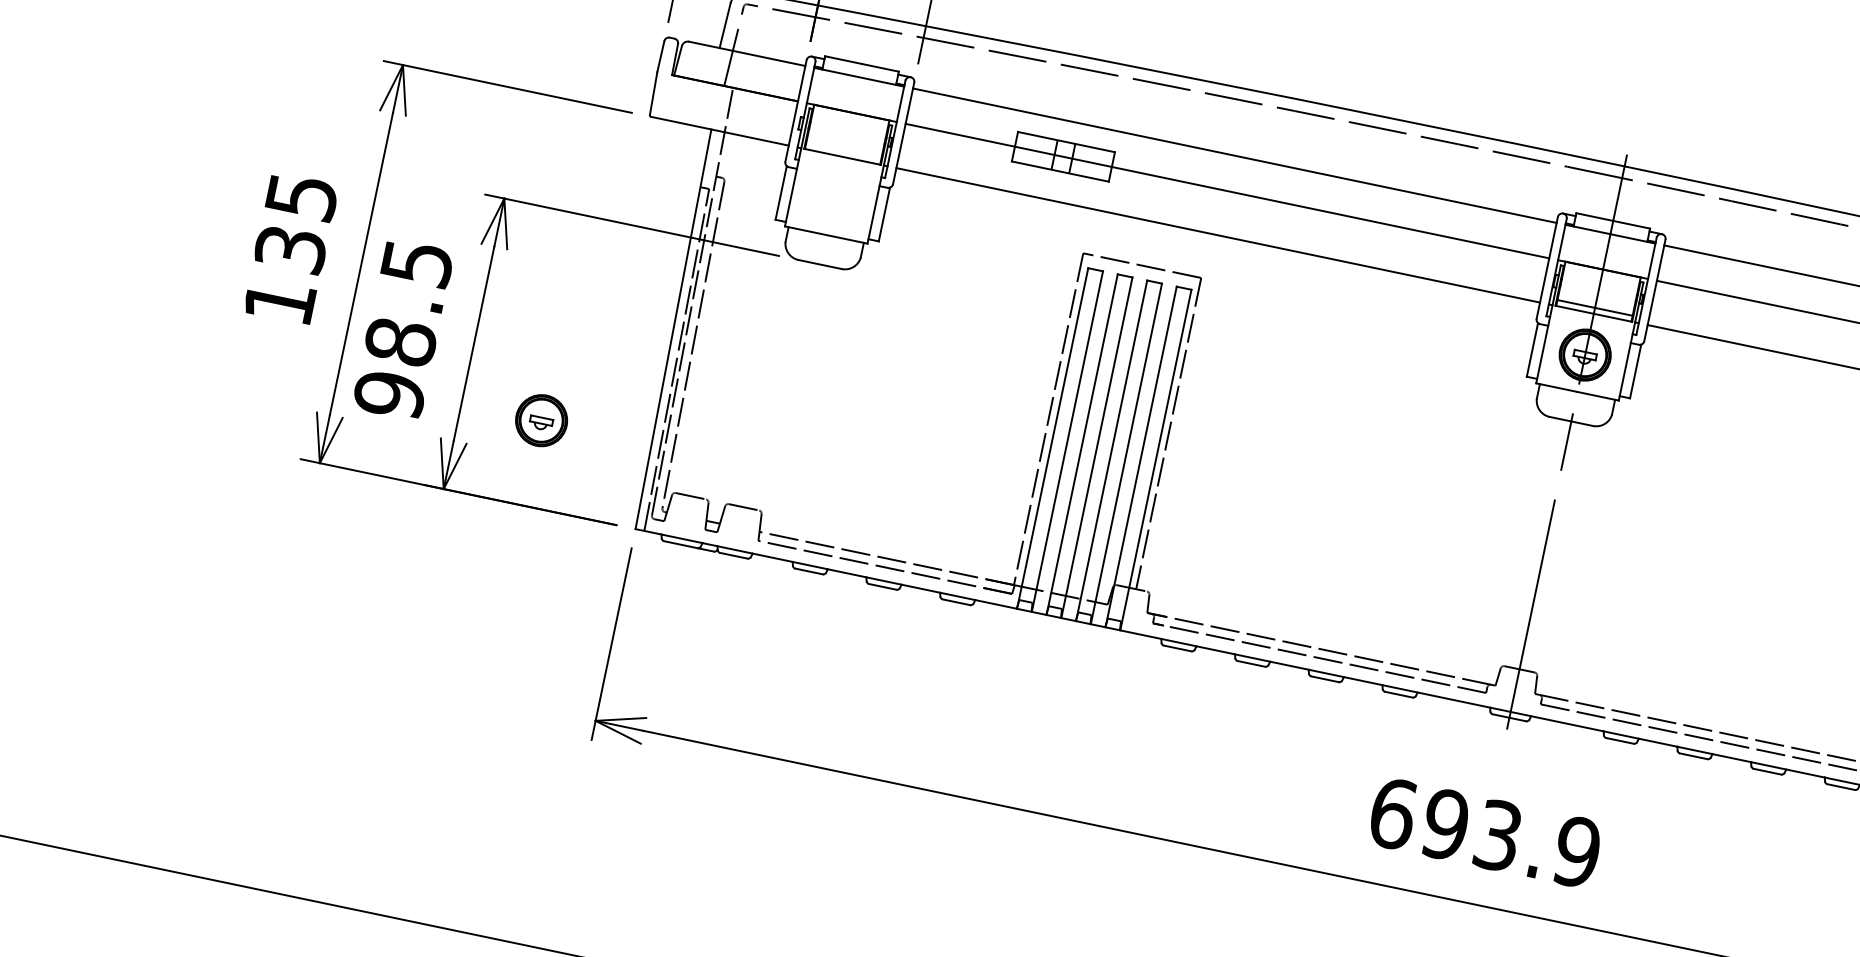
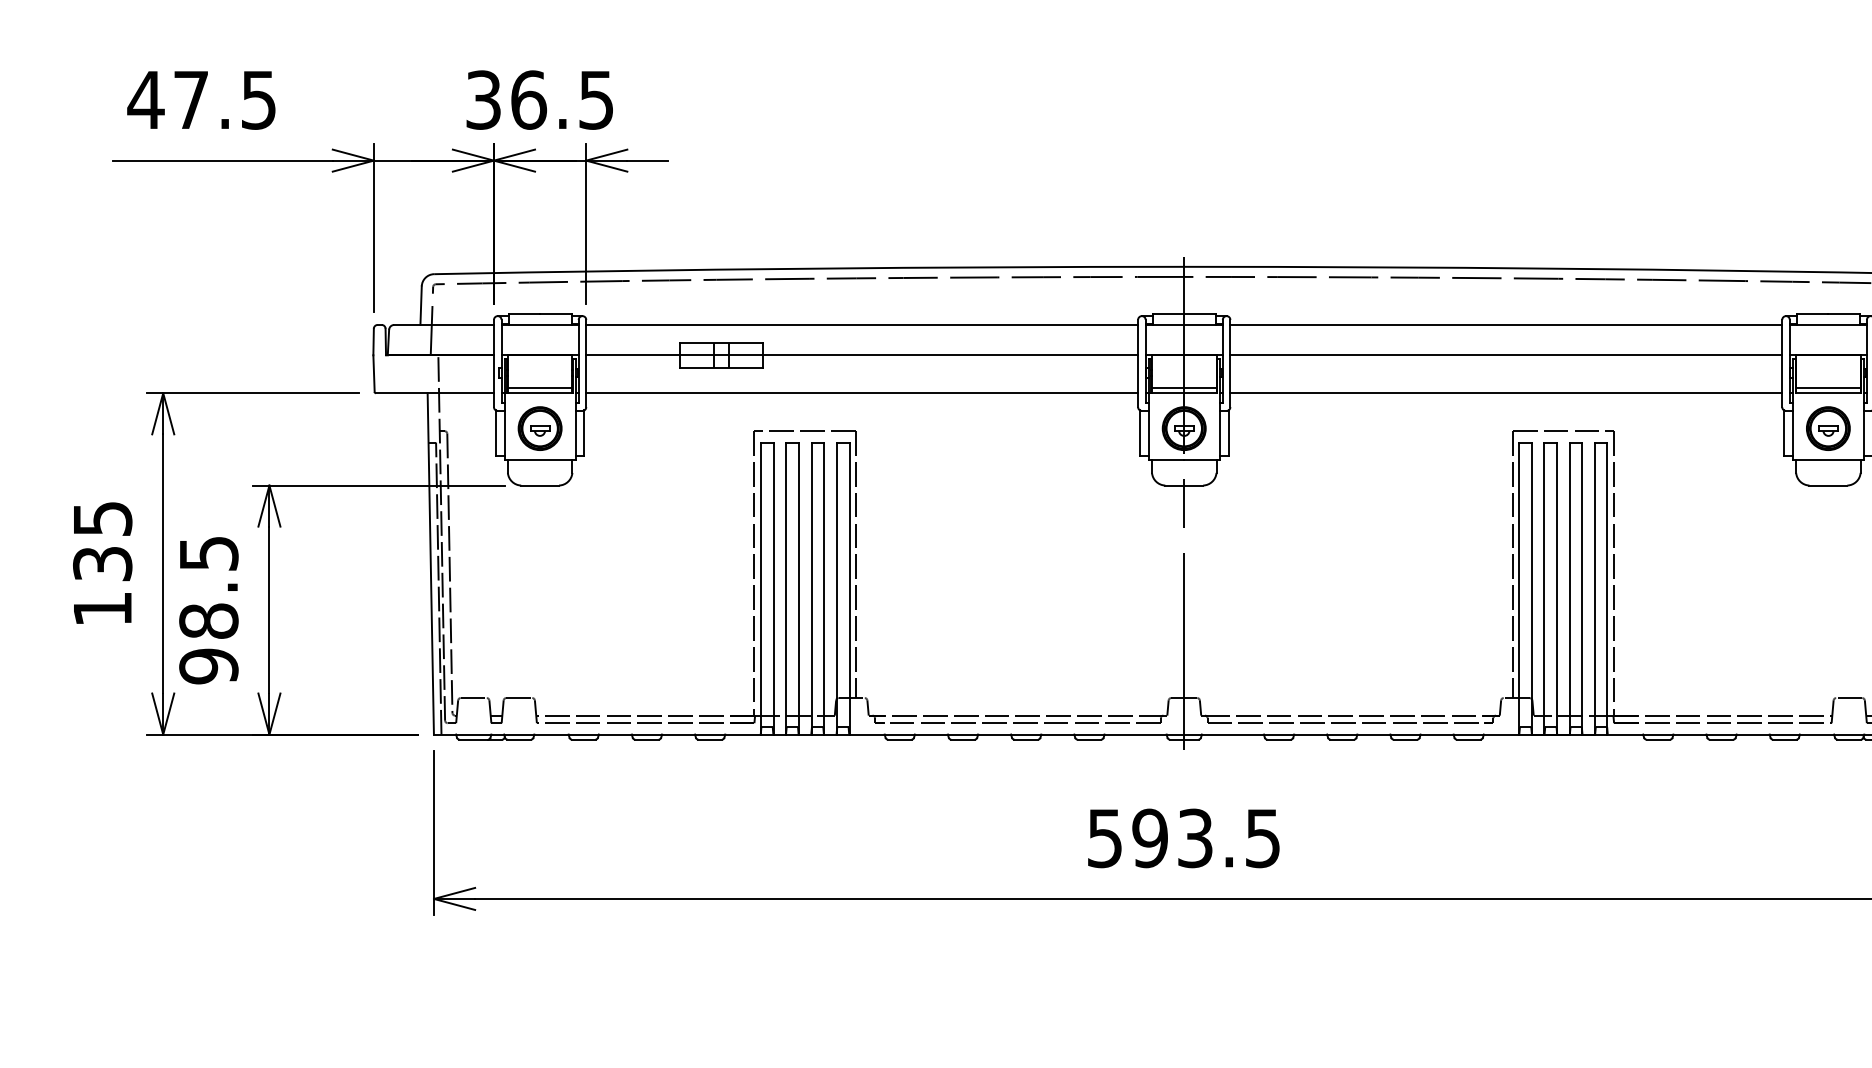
line: (843, 151) -> (539, 388), added
part: (540, 420) -> (539, 428), moved
text: (1484, 832) -> (1183, 838), 693.9 -> 593.5

